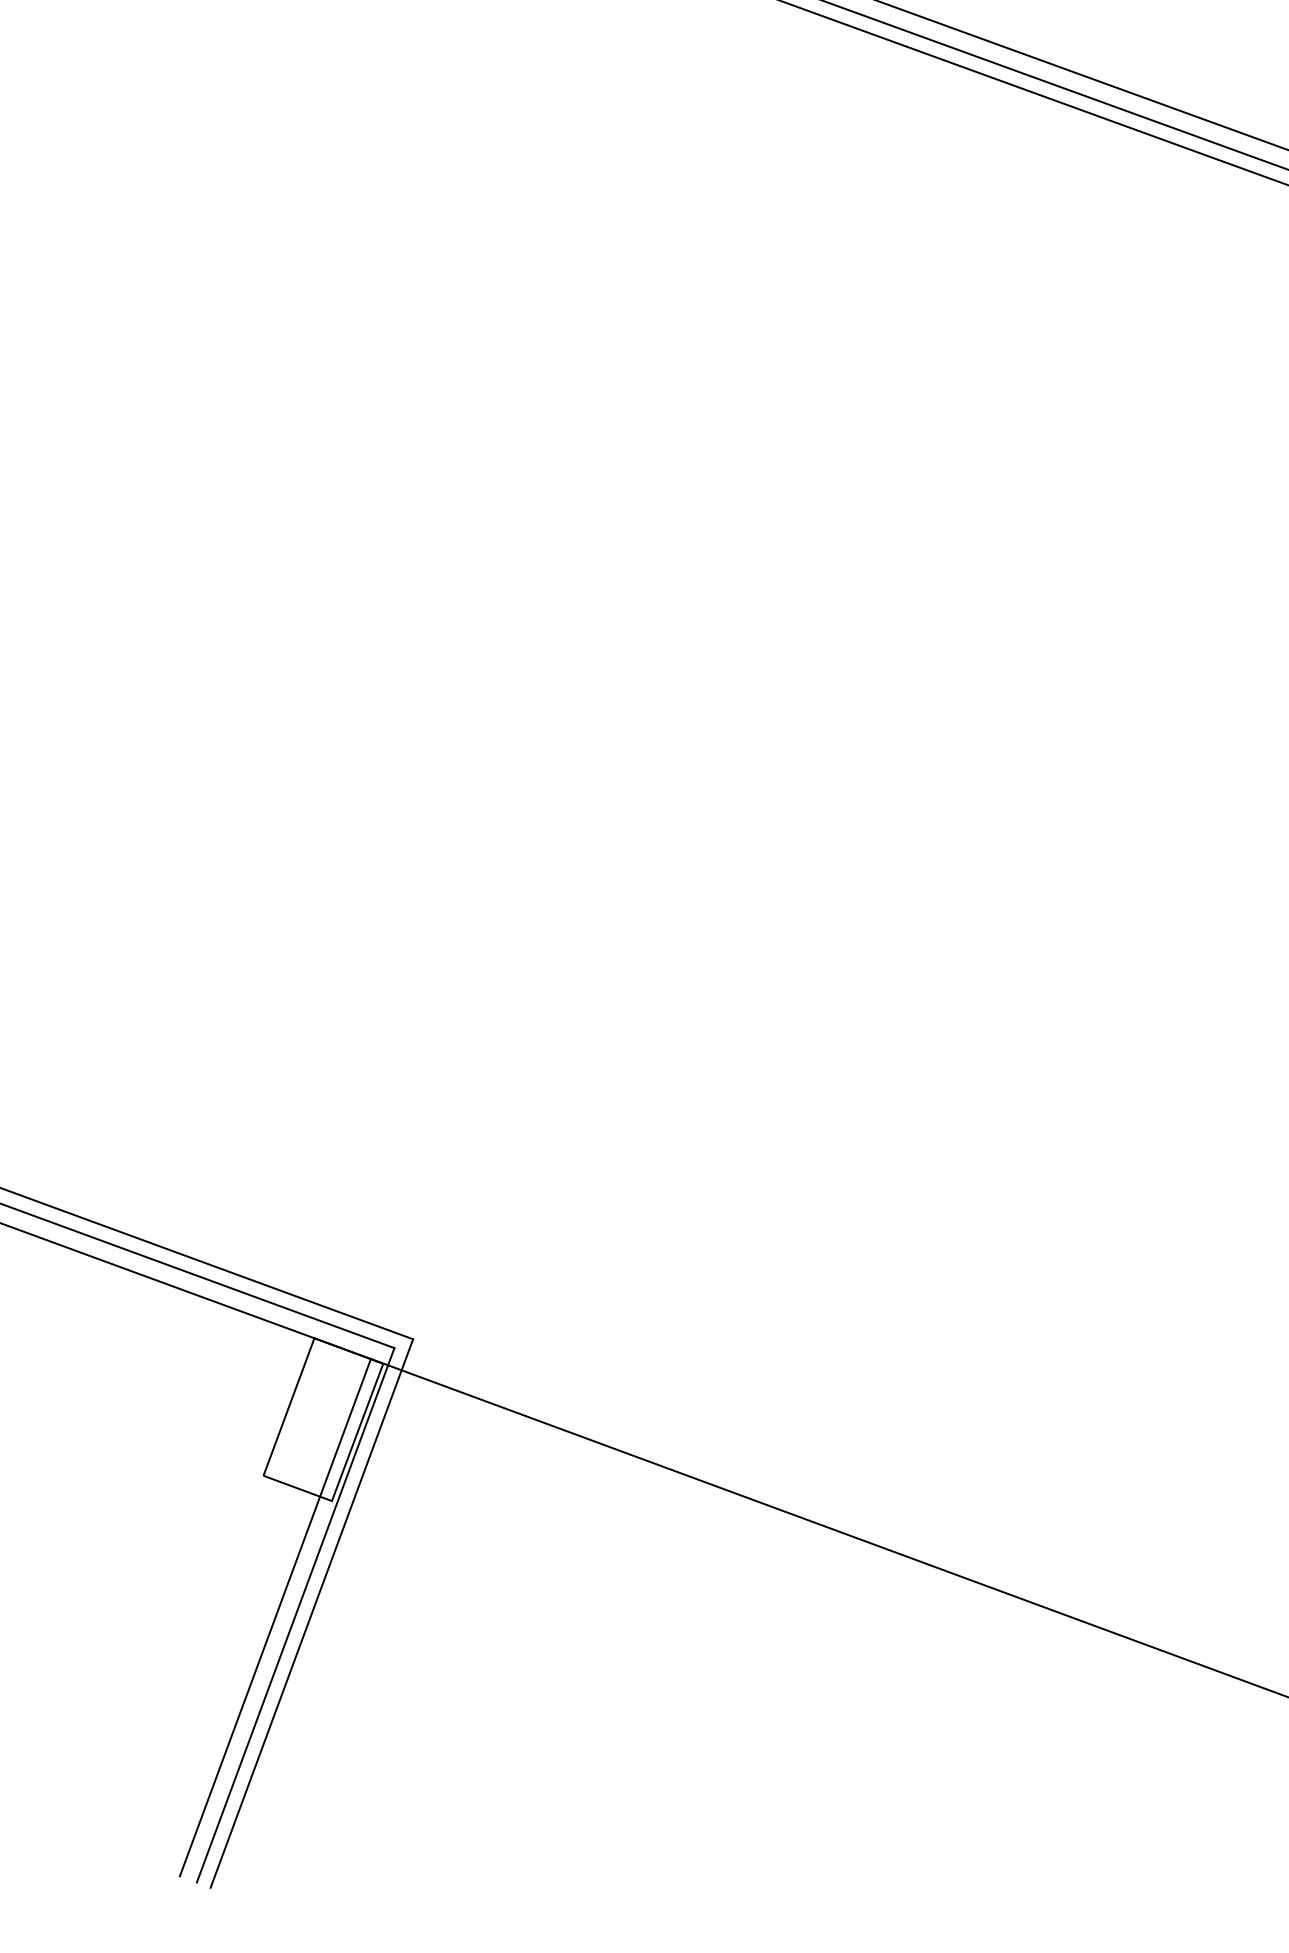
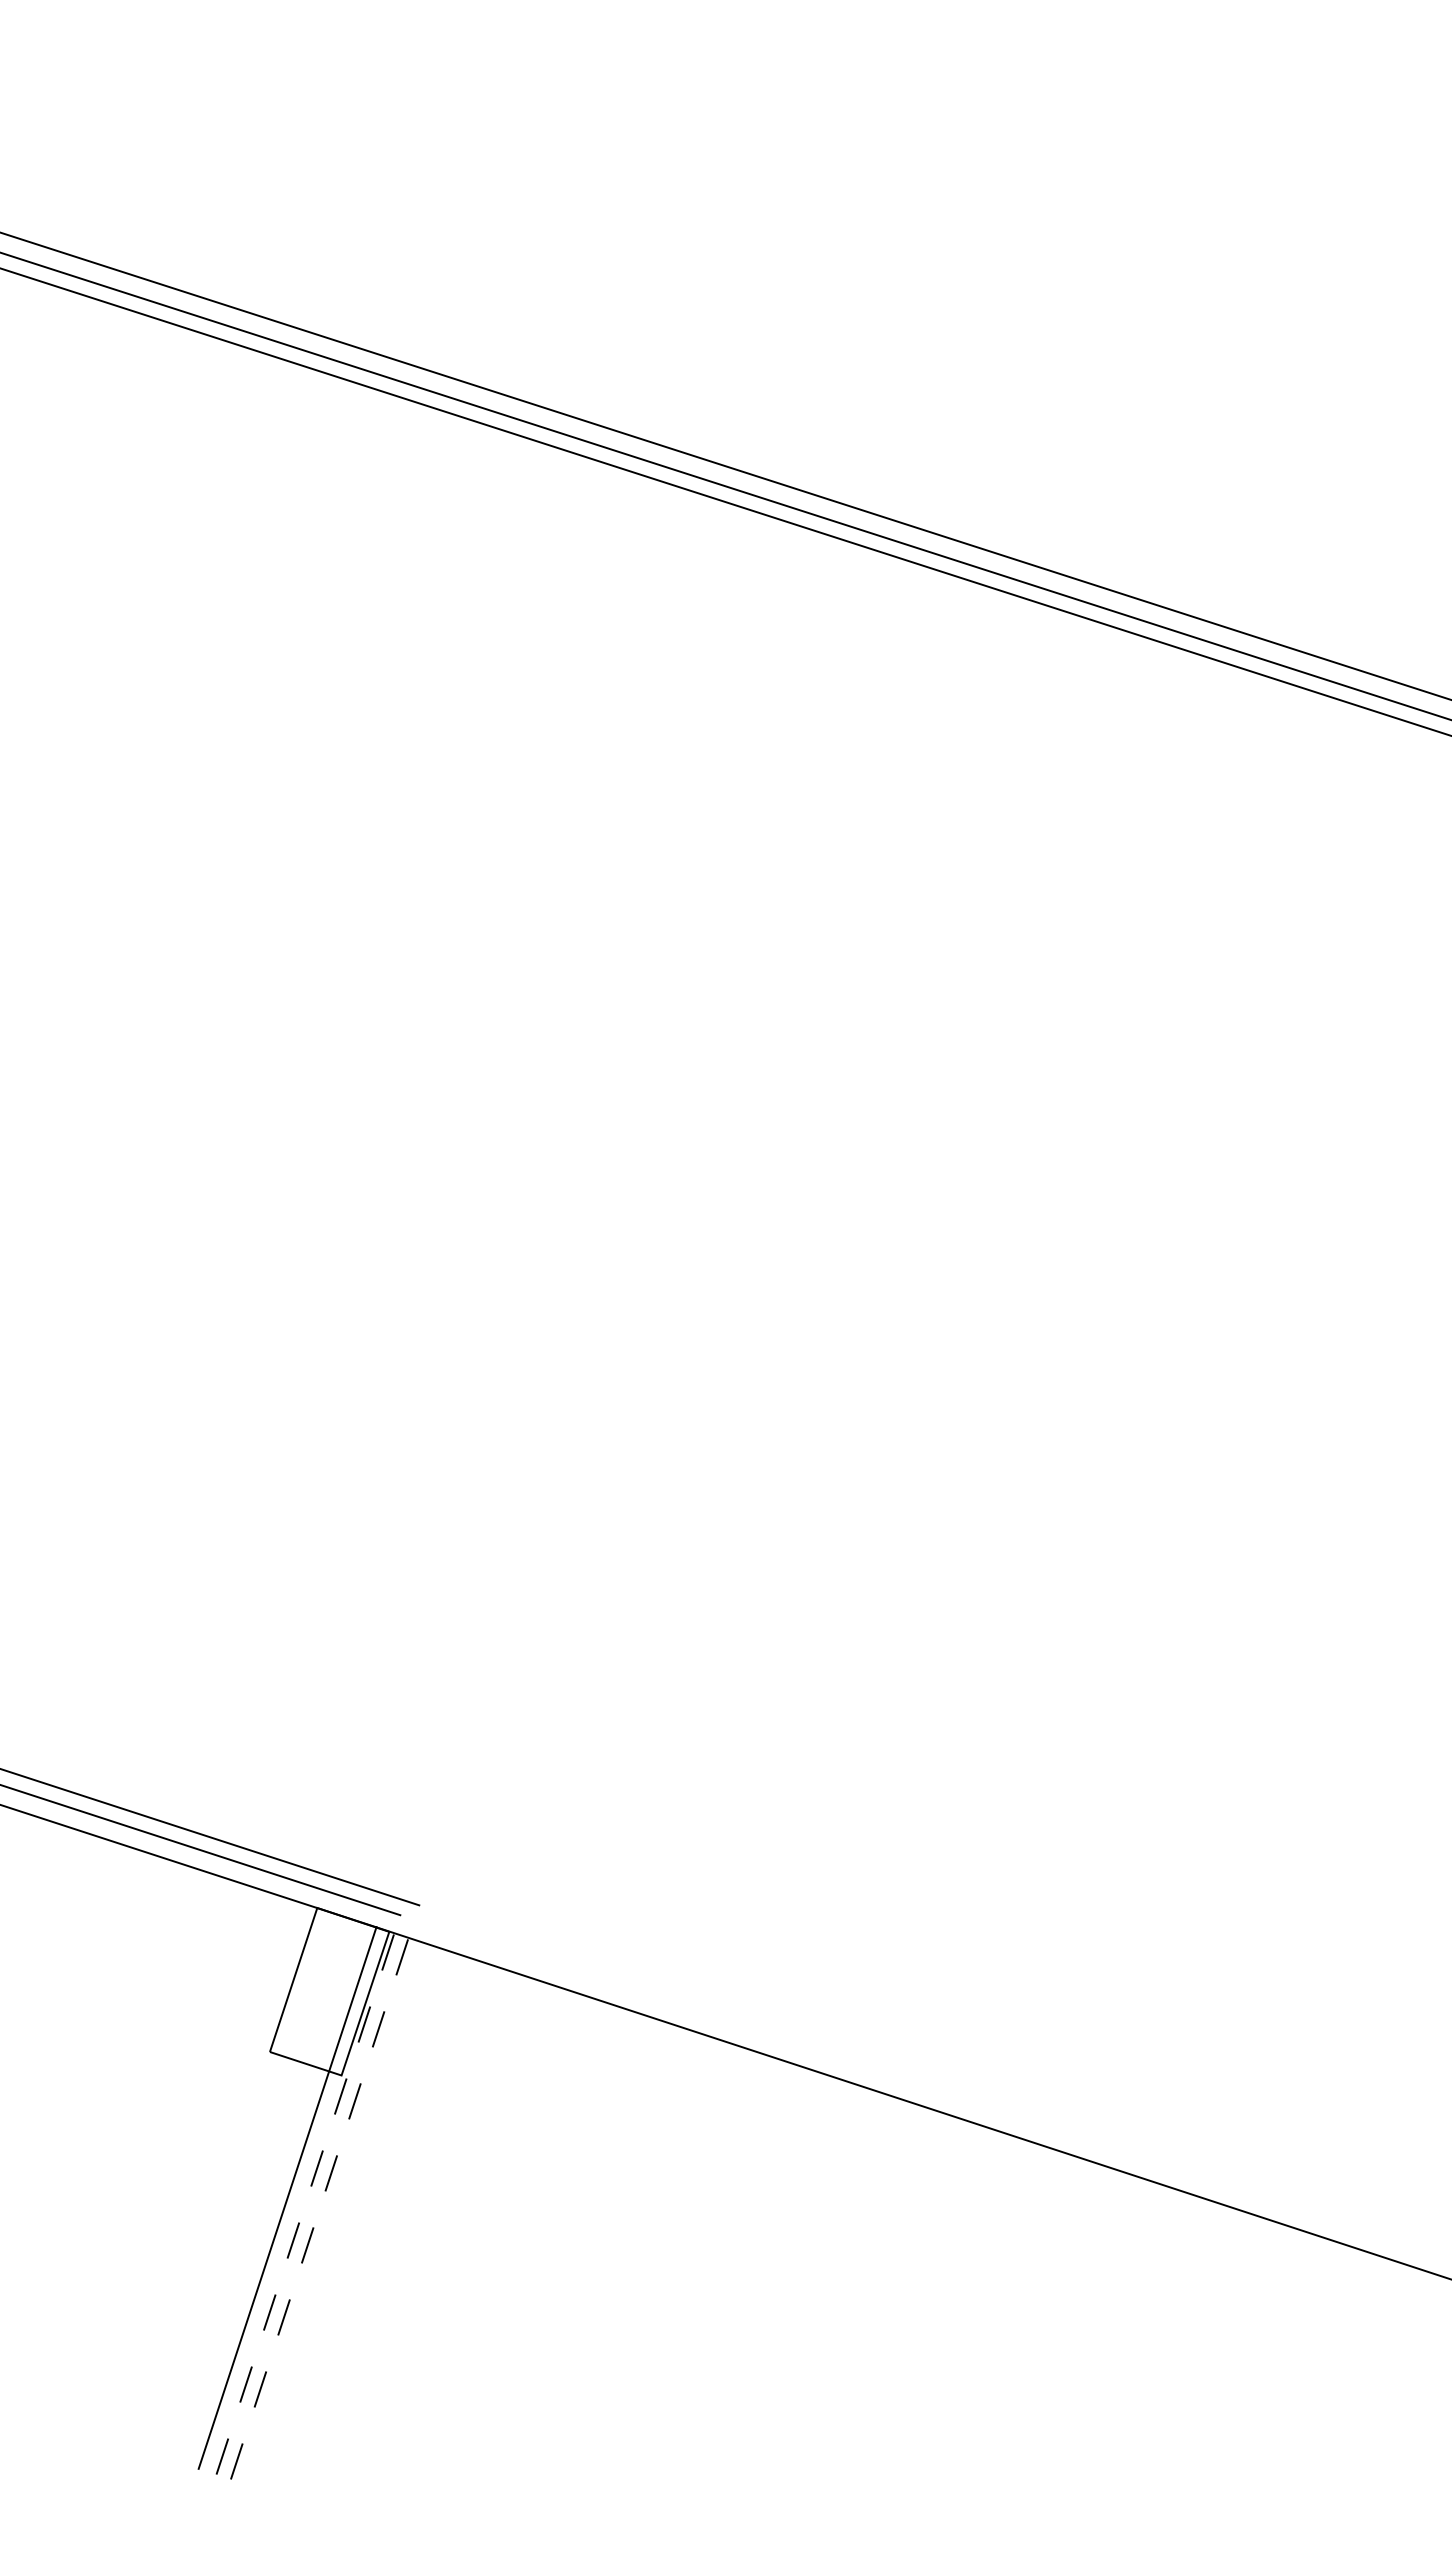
line: (312, 1612) -> (325, 2191), solid -> dashed
line: (295, 1614) -> (308, 2194), solid -> dashed

